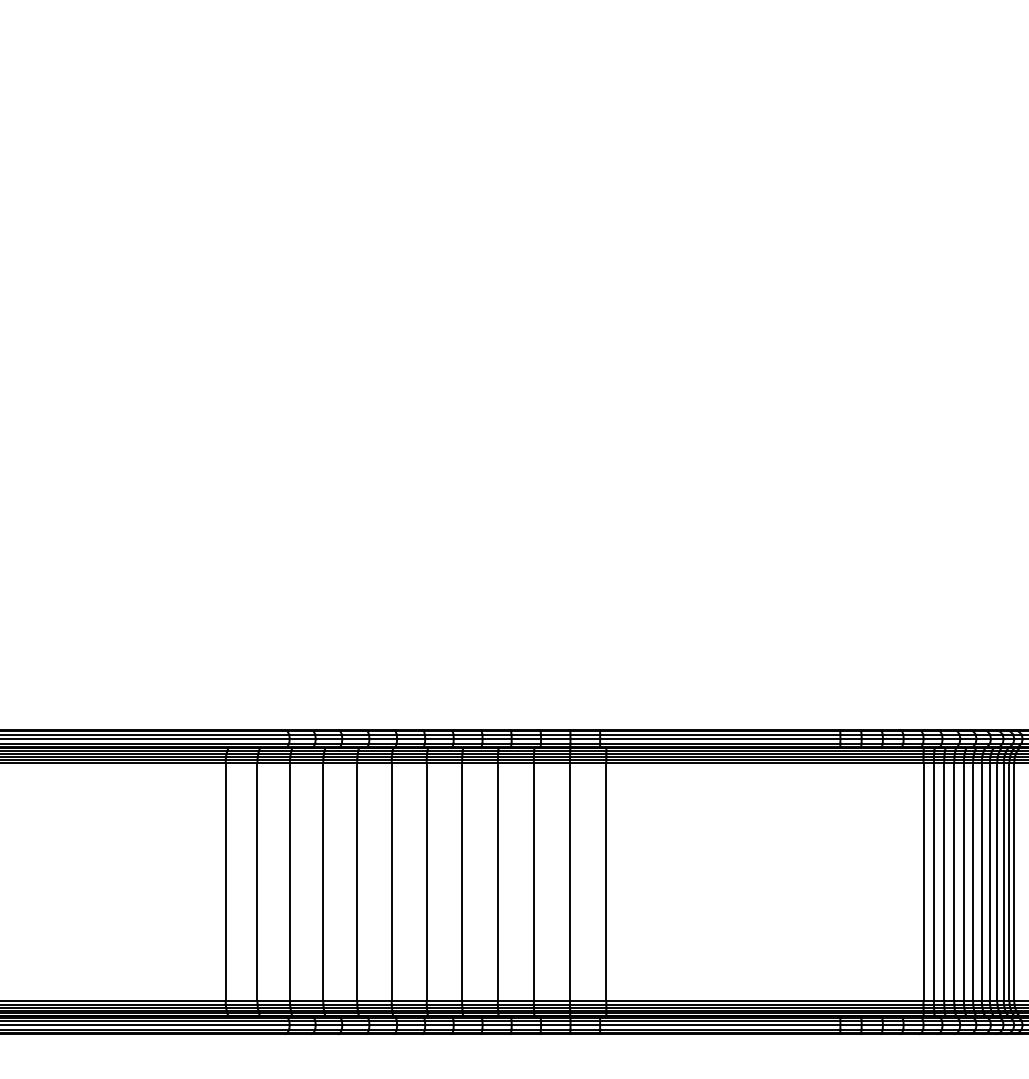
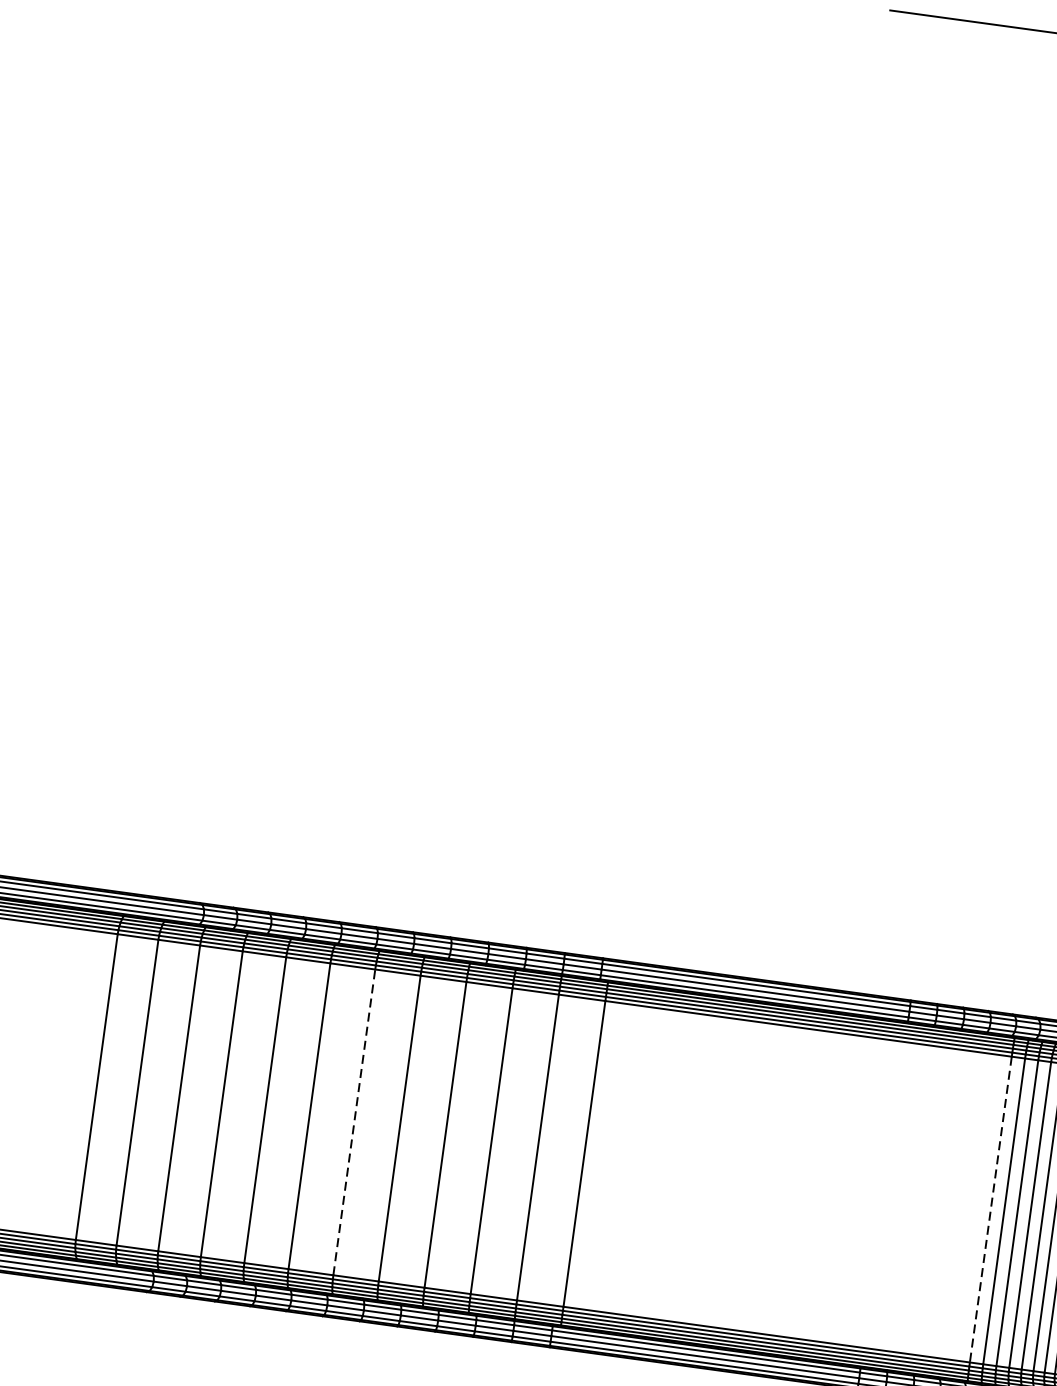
line: (426, 881) -> (354, 1121), solid -> dashed
line: (923, 882) -> (990, 1210), solid -> dashed

